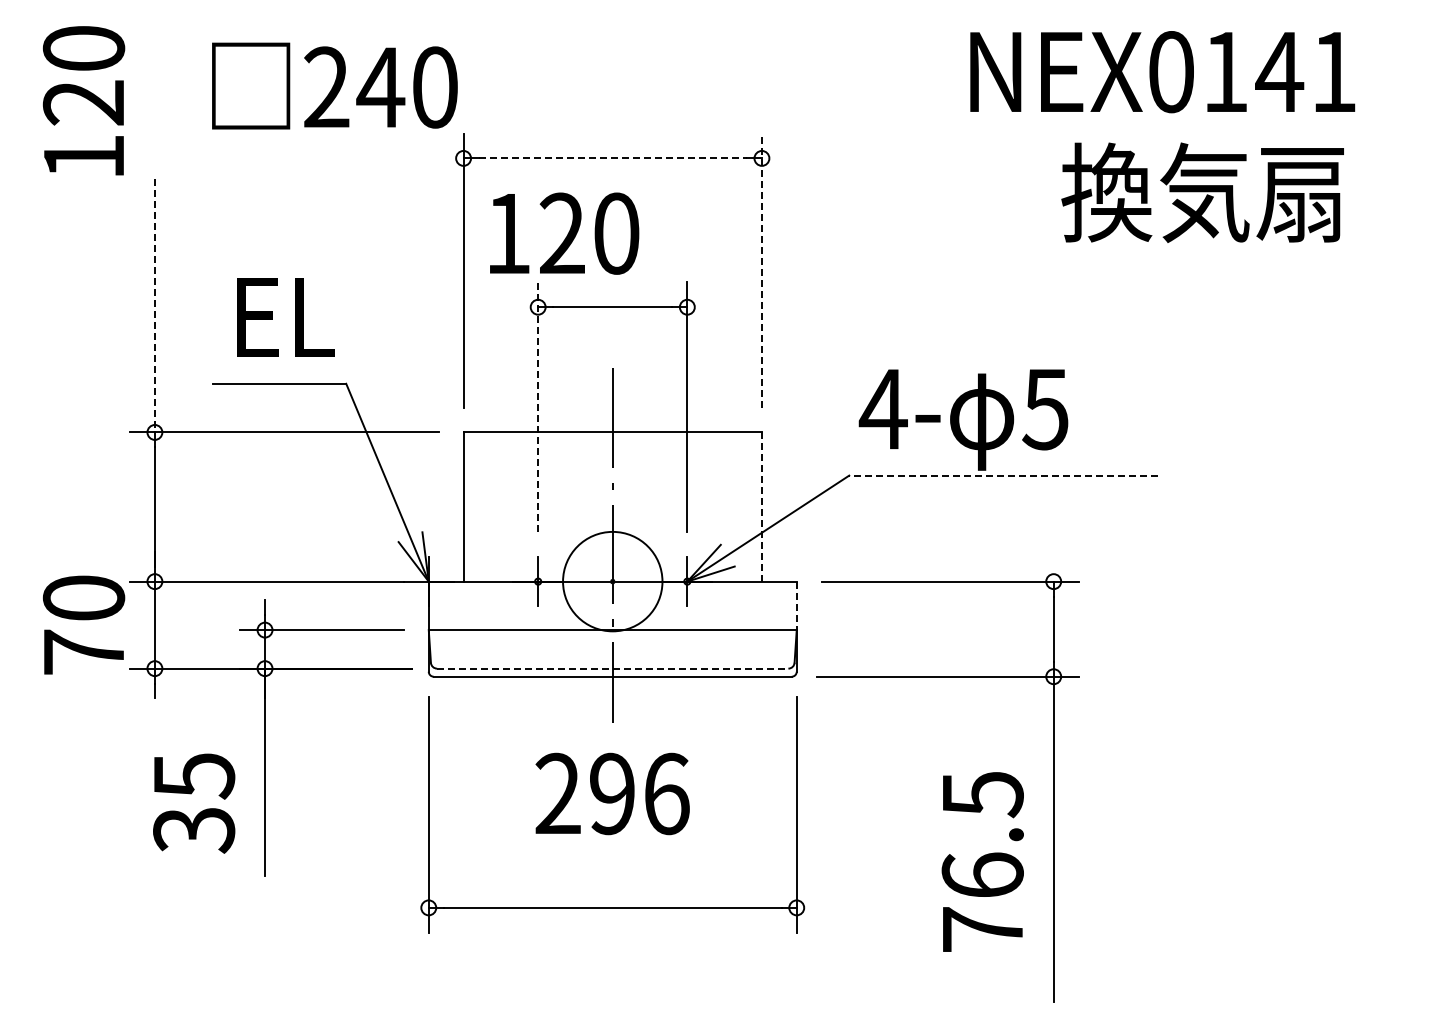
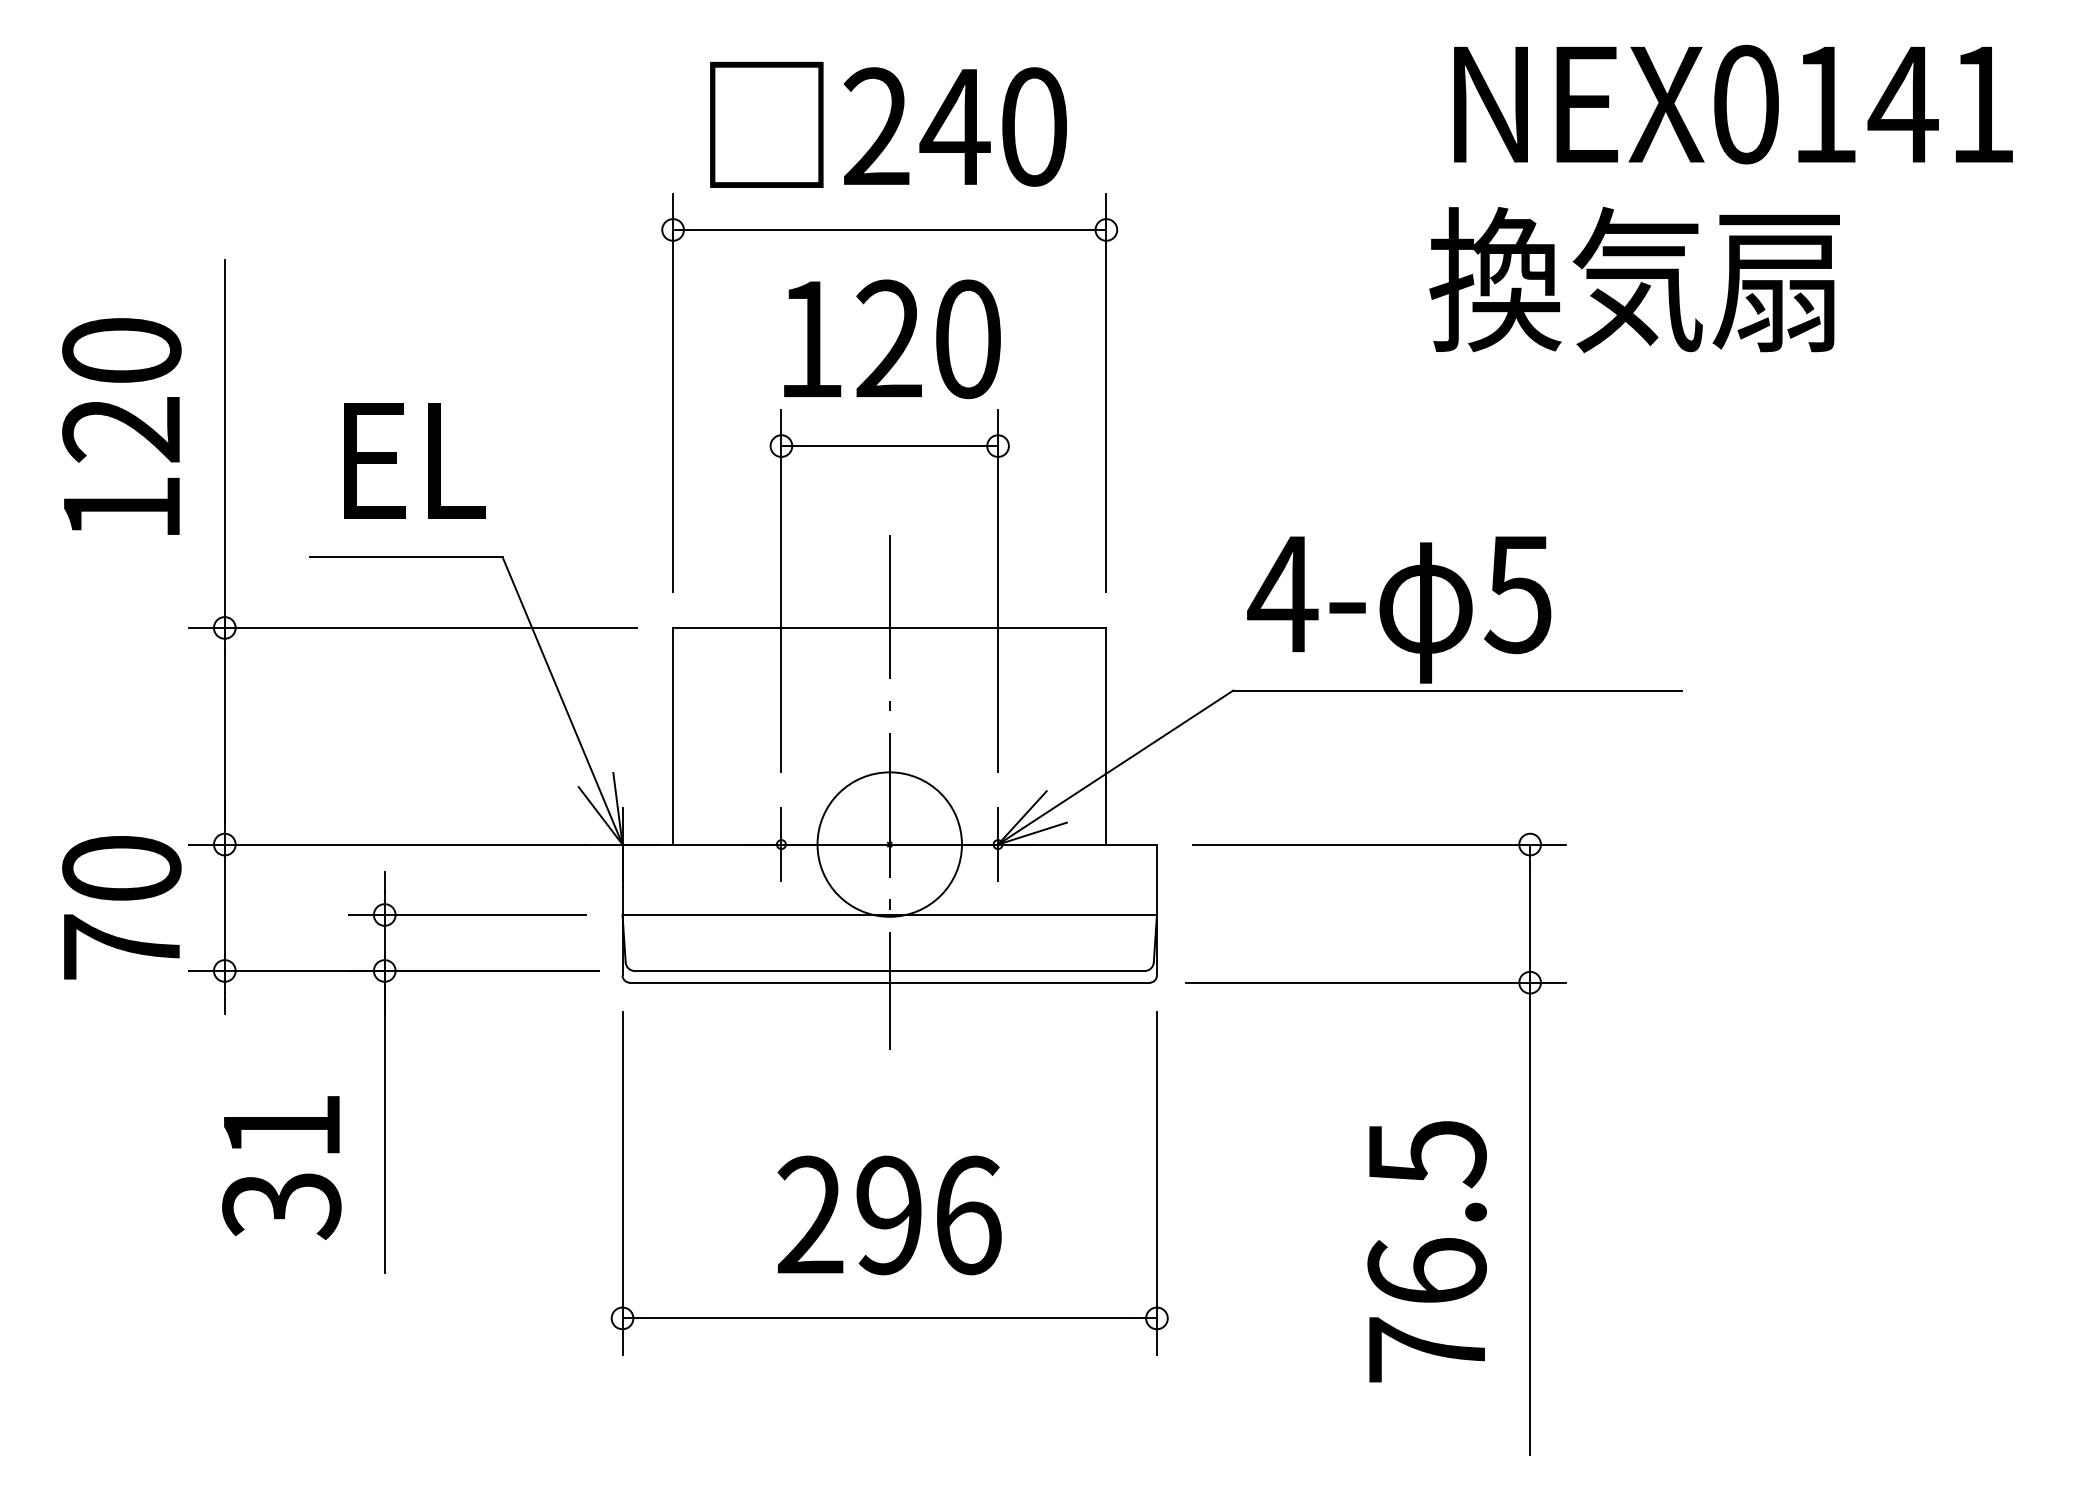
text: (1162, 72) -> (1733, 105), moved
text: (334, 85) -> (887, 124), moved
text: (84, 100) -> (122, 426), moved
line: (613, 158) -> (890, 230), dashed -> solid
text: (1202, 192) -> (1634, 279), moved
text: (564, 233) -> (892, 338), moved
line: (761, 270) -> (1105, 392), dashed -> solid
line: (154, 305) -> (224, 443), dashed -> solid
line: (538, 407) -> (781, 591), dashed -> solid
line: (1003, 475) -> (1457, 690), dashed -> solid
line: (761, 507) -> (1105, 736), dashed -> solid
line: (796, 606) -> (1156, 880), dashed -> solid
line: (612, 668) -> (889, 970), dashed -> solid
text: (194, 776) -> (282, 1127), 35 -> 31
text: (612, 793) -> (889, 1214), moved

